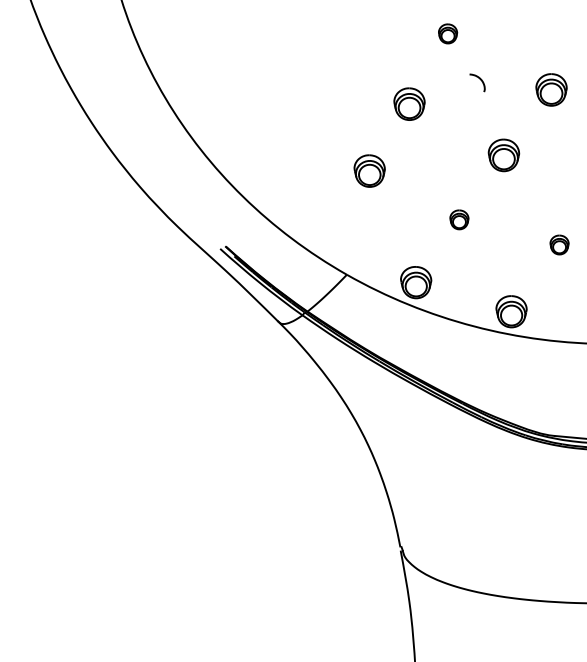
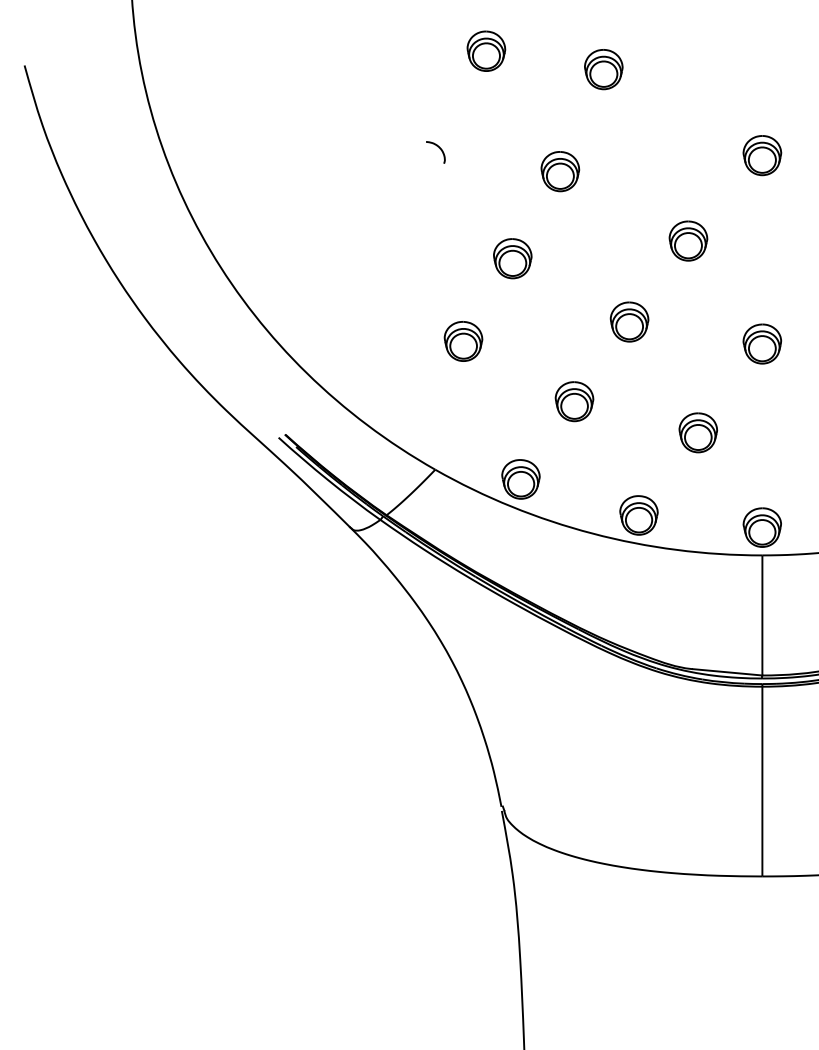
part: (448, 33) -> (560, 171), size x1.67
curve: (481, 81) -> (440, 150), moved
part: (459, 219) -> (574, 401), size x1.67
part: (559, 244) -> (698, 432), size x1.67

